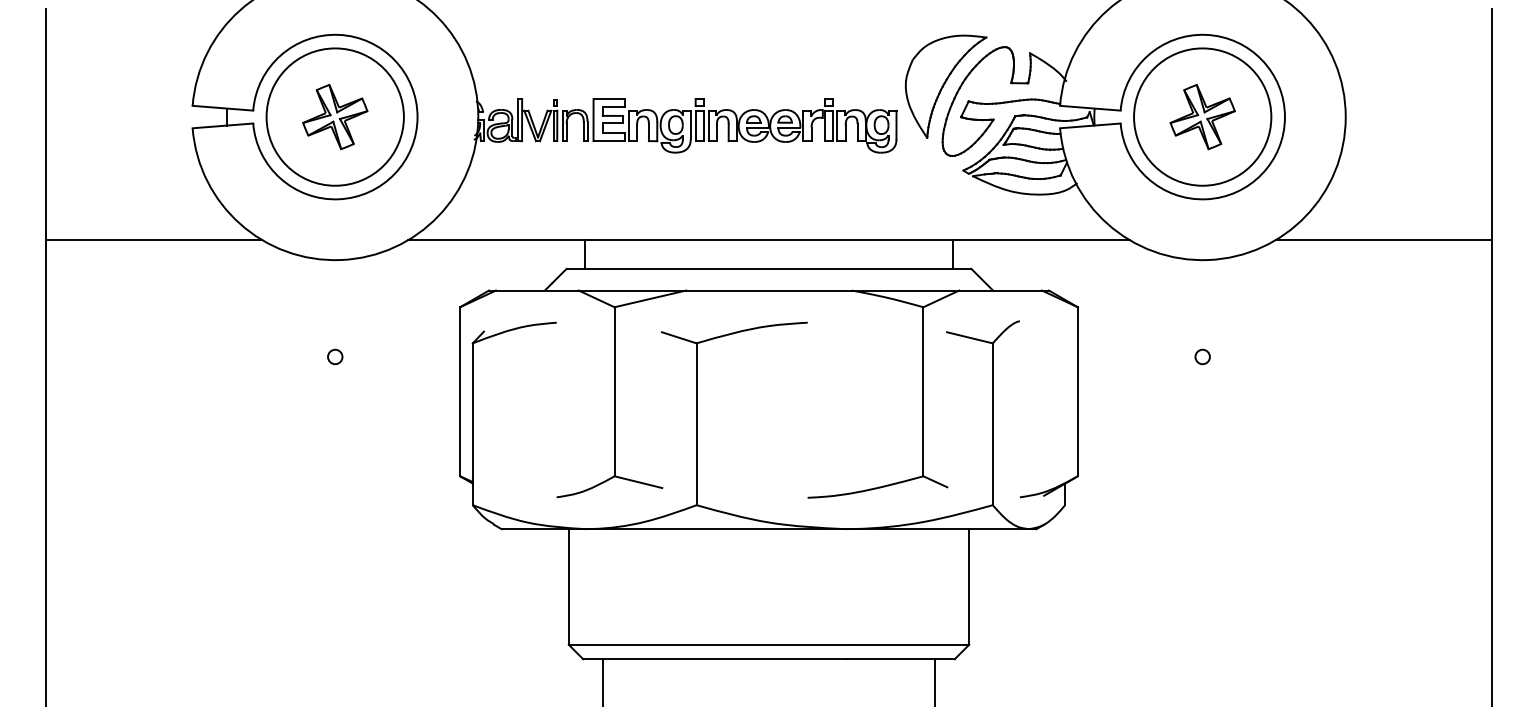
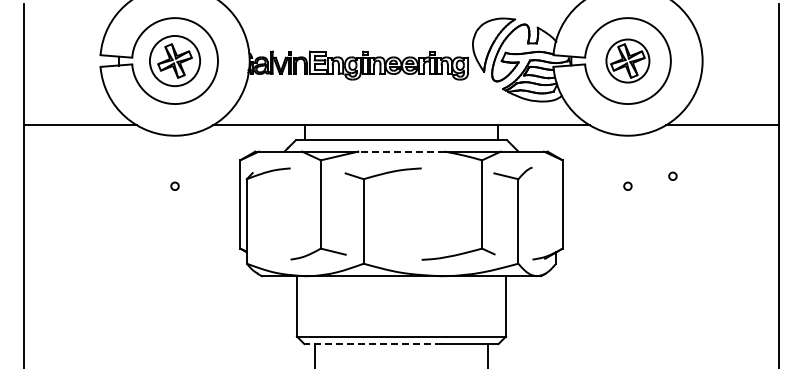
circle: (334, 116) -> (174, 60), size x0.7
circle: (1201, 116) -> (627, 60), size x0.6
line: (769, 290) -> (401, 151), solid -> dashed
circle: (1288, 336) -> (672, 175), added
line: (715, 659) -> (373, 344), solid -> dashed

